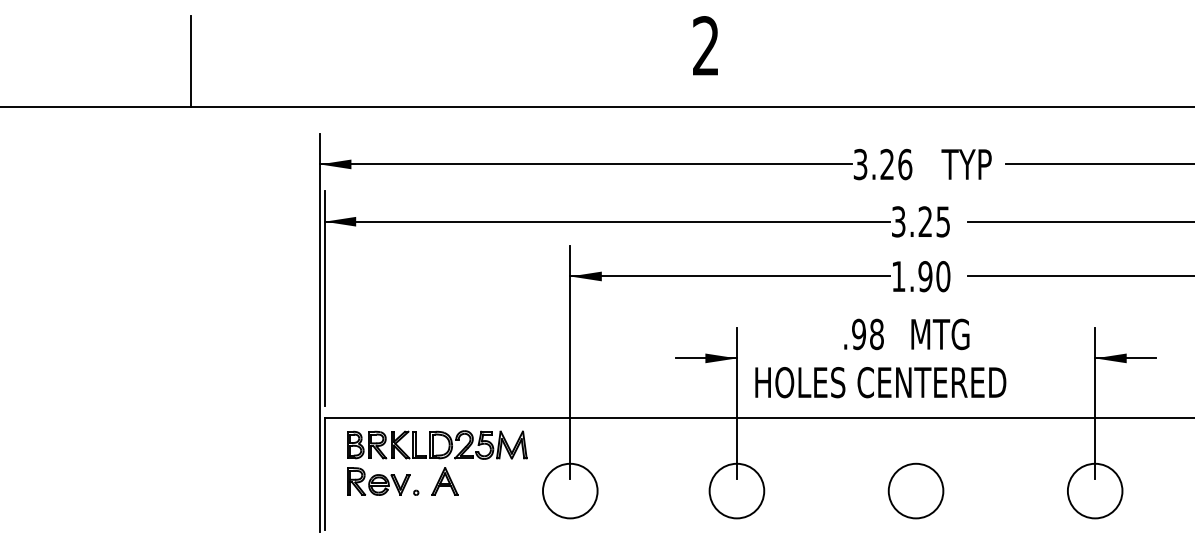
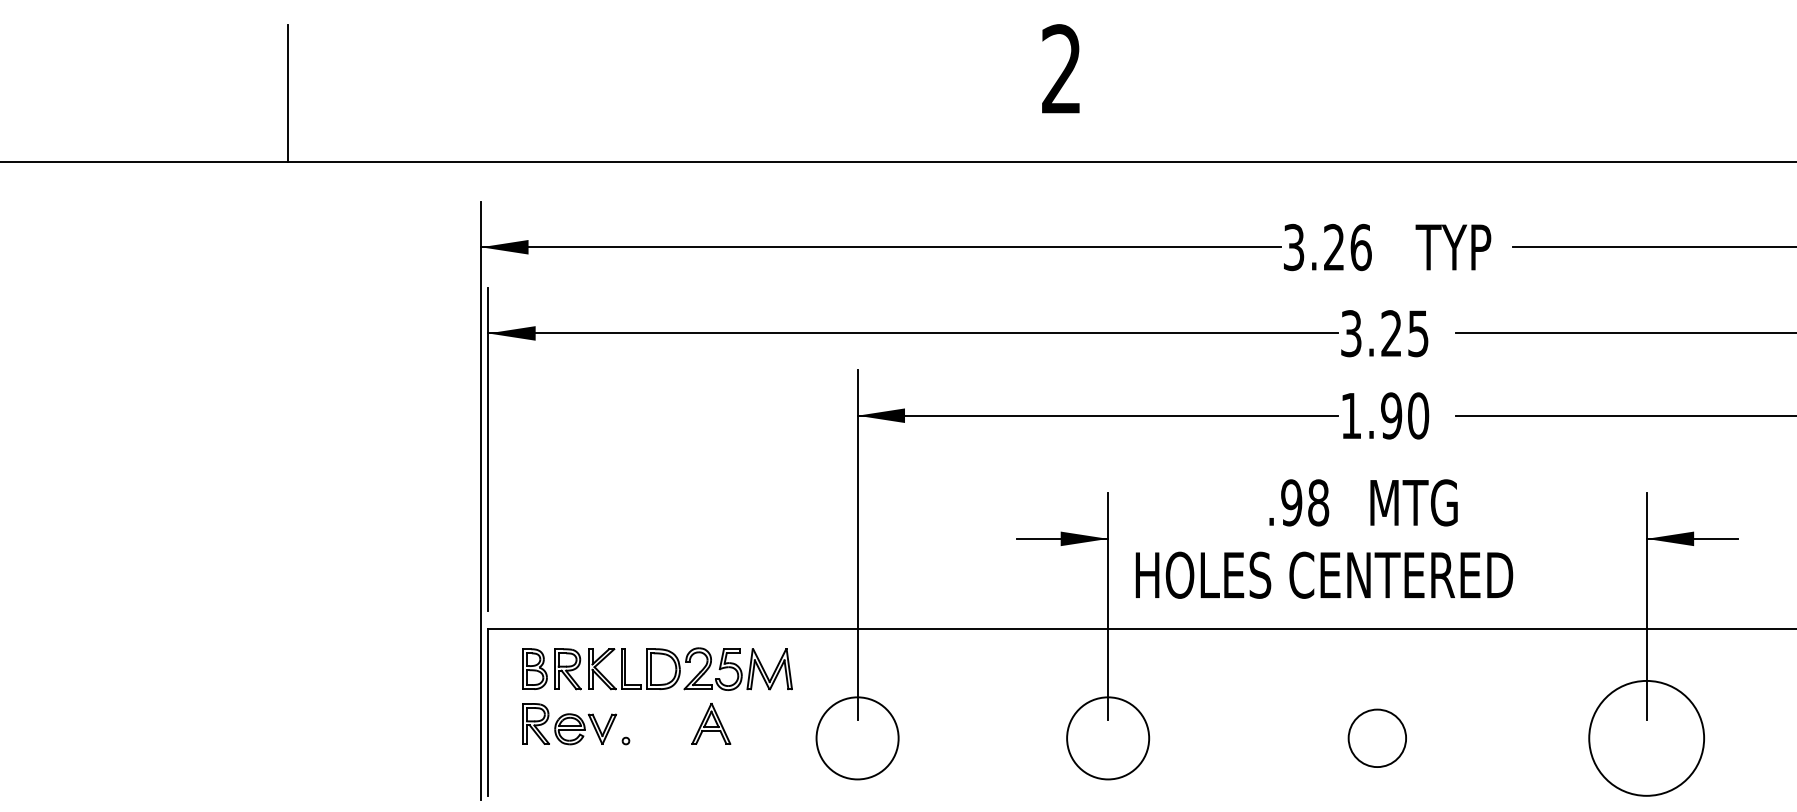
part: (444, 481) -> (710, 723), moved
circle: (915, 490) -> (1376, 737), size x0.7
circle: (1094, 490) -> (1645, 737), size x1.4

